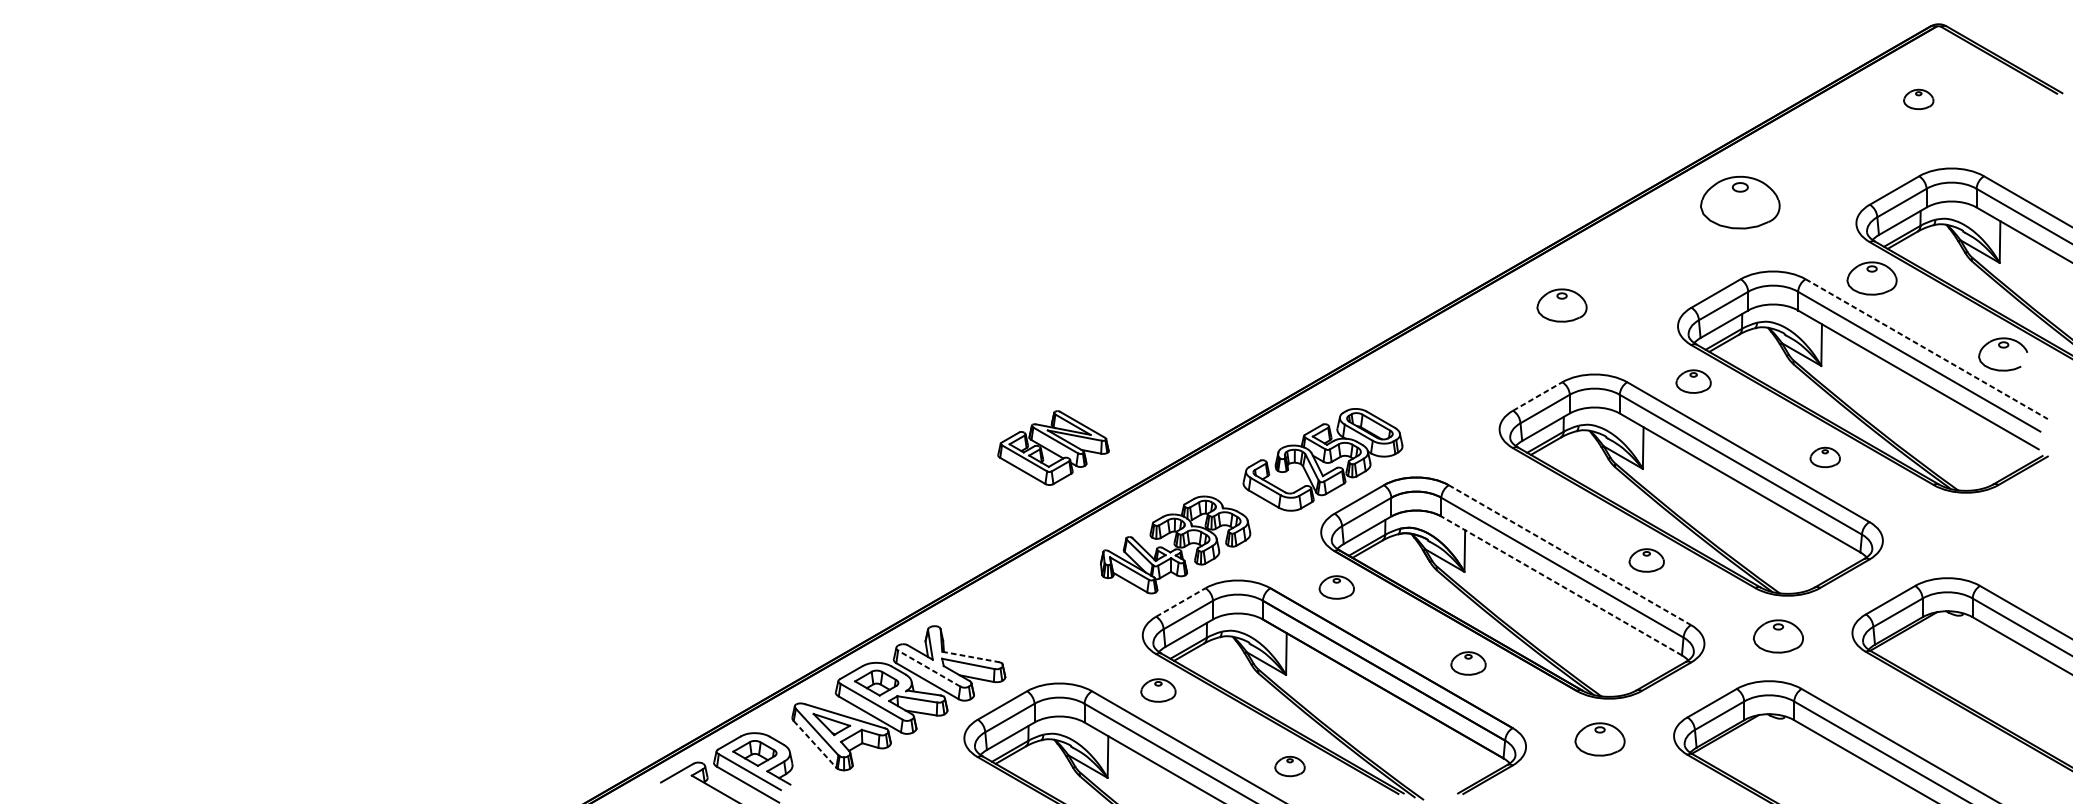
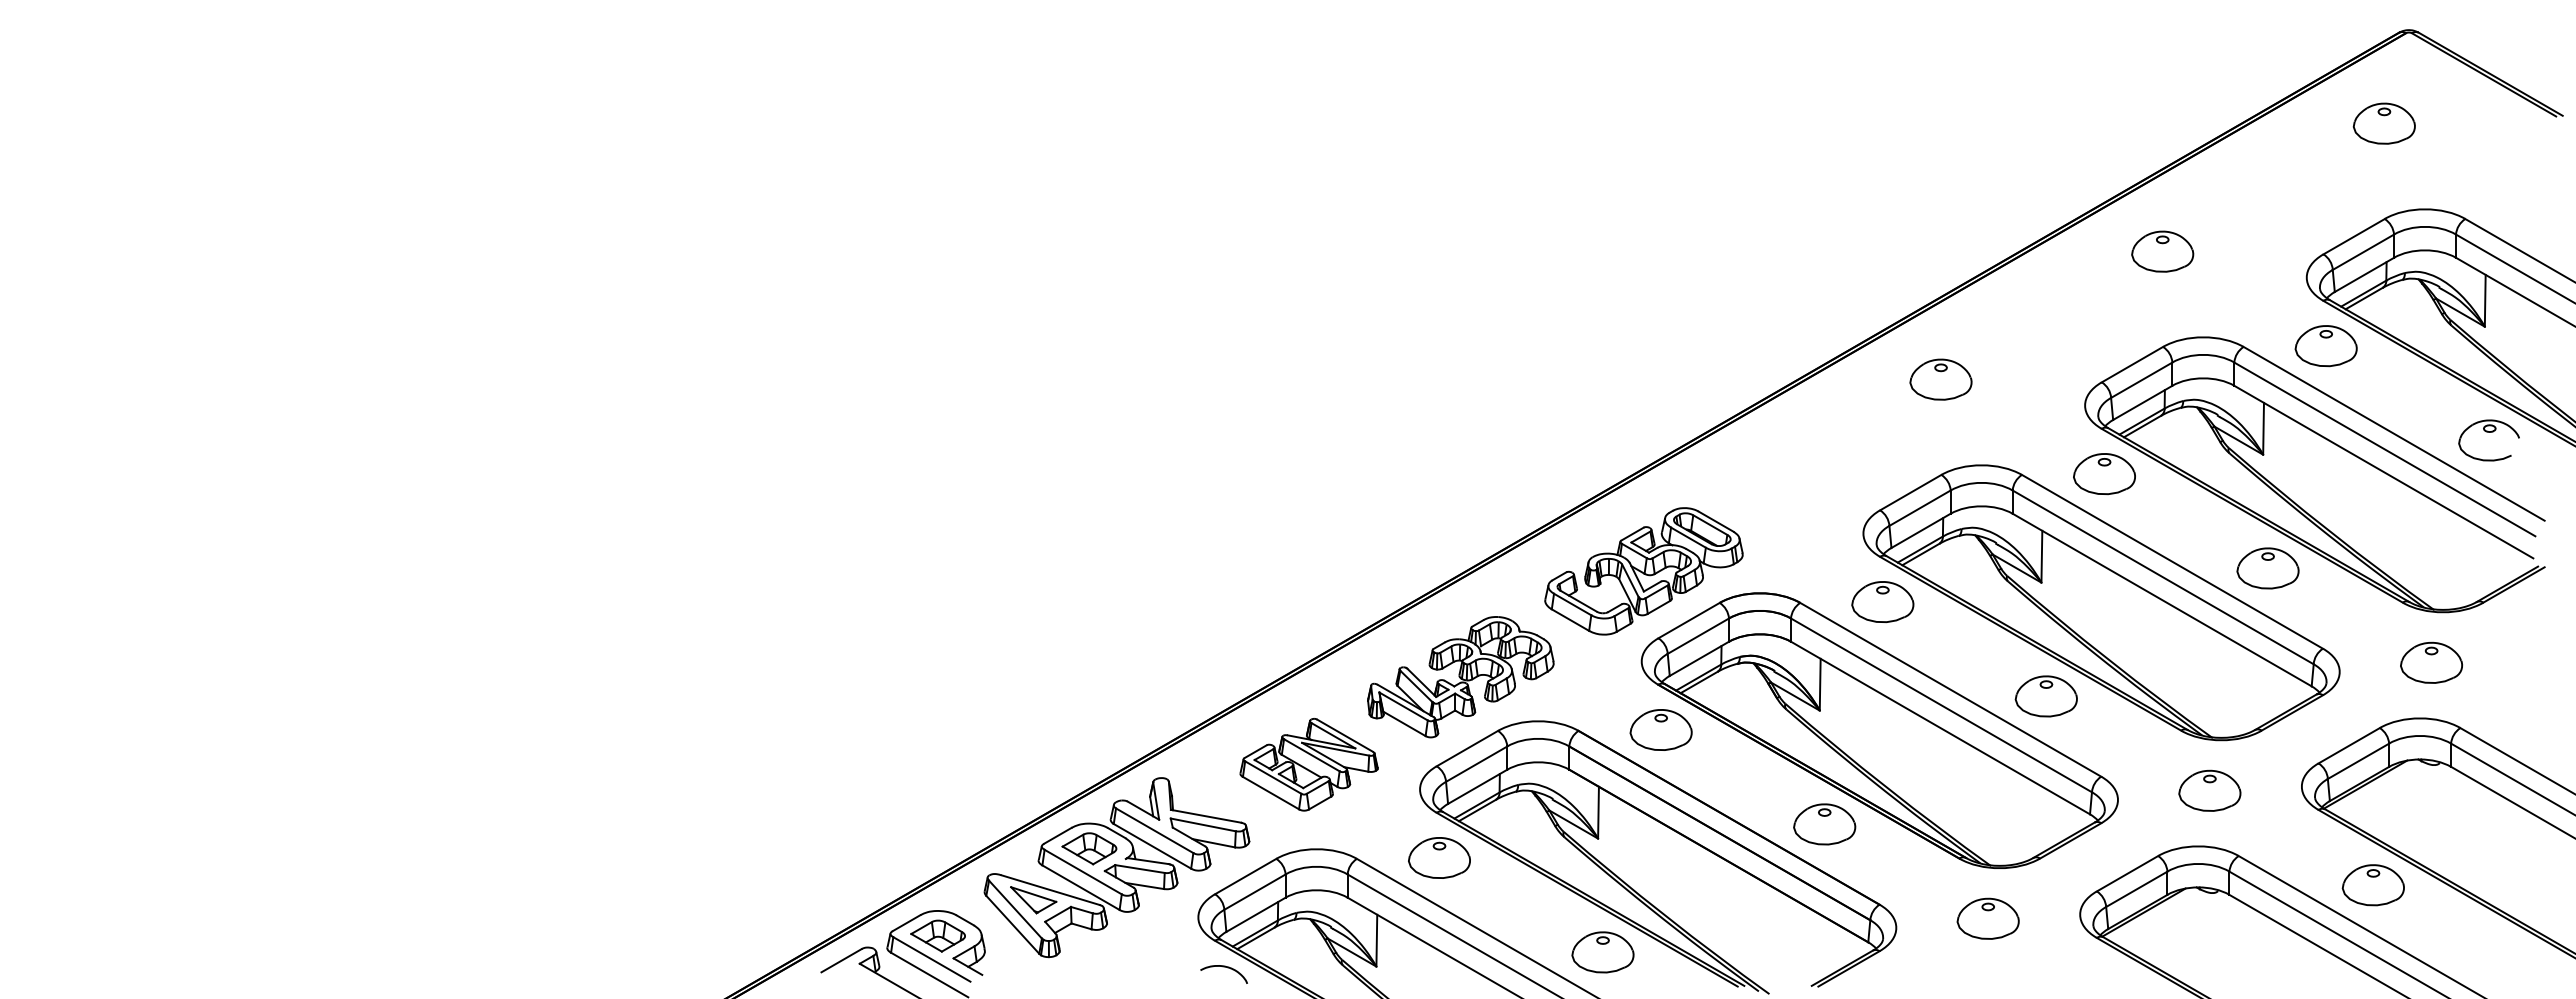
part: (1918, 99) -> (2383, 123), size x1.67
part: (1740, 202) -> (2162, 251), size x0.62
line: (1927, 348) -> (2394, 433), dashed -> solid
part: (1693, 381) -> (2104, 474), size x1.43
line: (1538, 396) -> (1911, 492), dashed -> solid
part: (1052, 447) -> (1308, 764), moved
part: (1824, 457) -> (2267, 568), size x1.67
part: (1514, 484) -> (1882, 602), added
part: (1956, 533) -> (2431, 662), added
line: (1569, 554) -> (1950, 689), dashed -> solid
part: (1646, 560) -> (2045, 696), size x1.43
line: (1561, 586) -> (1940, 728), dashed -> solid
part: (1336, 587) -> (1660, 729), size x1.43
line: (1180, 602) -> (1467, 748), dashed -> solid
line: (970, 657) -> (1206, 816), dashed -> solid
part: (1468, 663) -> (1824, 824), size x1.43
line: (929, 668) -> (1154, 830), dashed -> solid
part: (1158, 690) -> (1439, 857), size x1.43
part: (1909, 712) -> (2372, 885), added
line: (815, 744) -> (1013, 925), dashed -> solid
part: (1289, 766) -> (1602, 952), size x1.67
curve: (984, 778) -> (1223, 967), added

